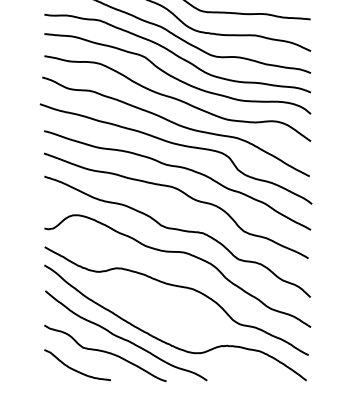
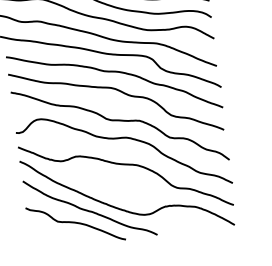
curve: (75, 369) -> (54, 239), removed

